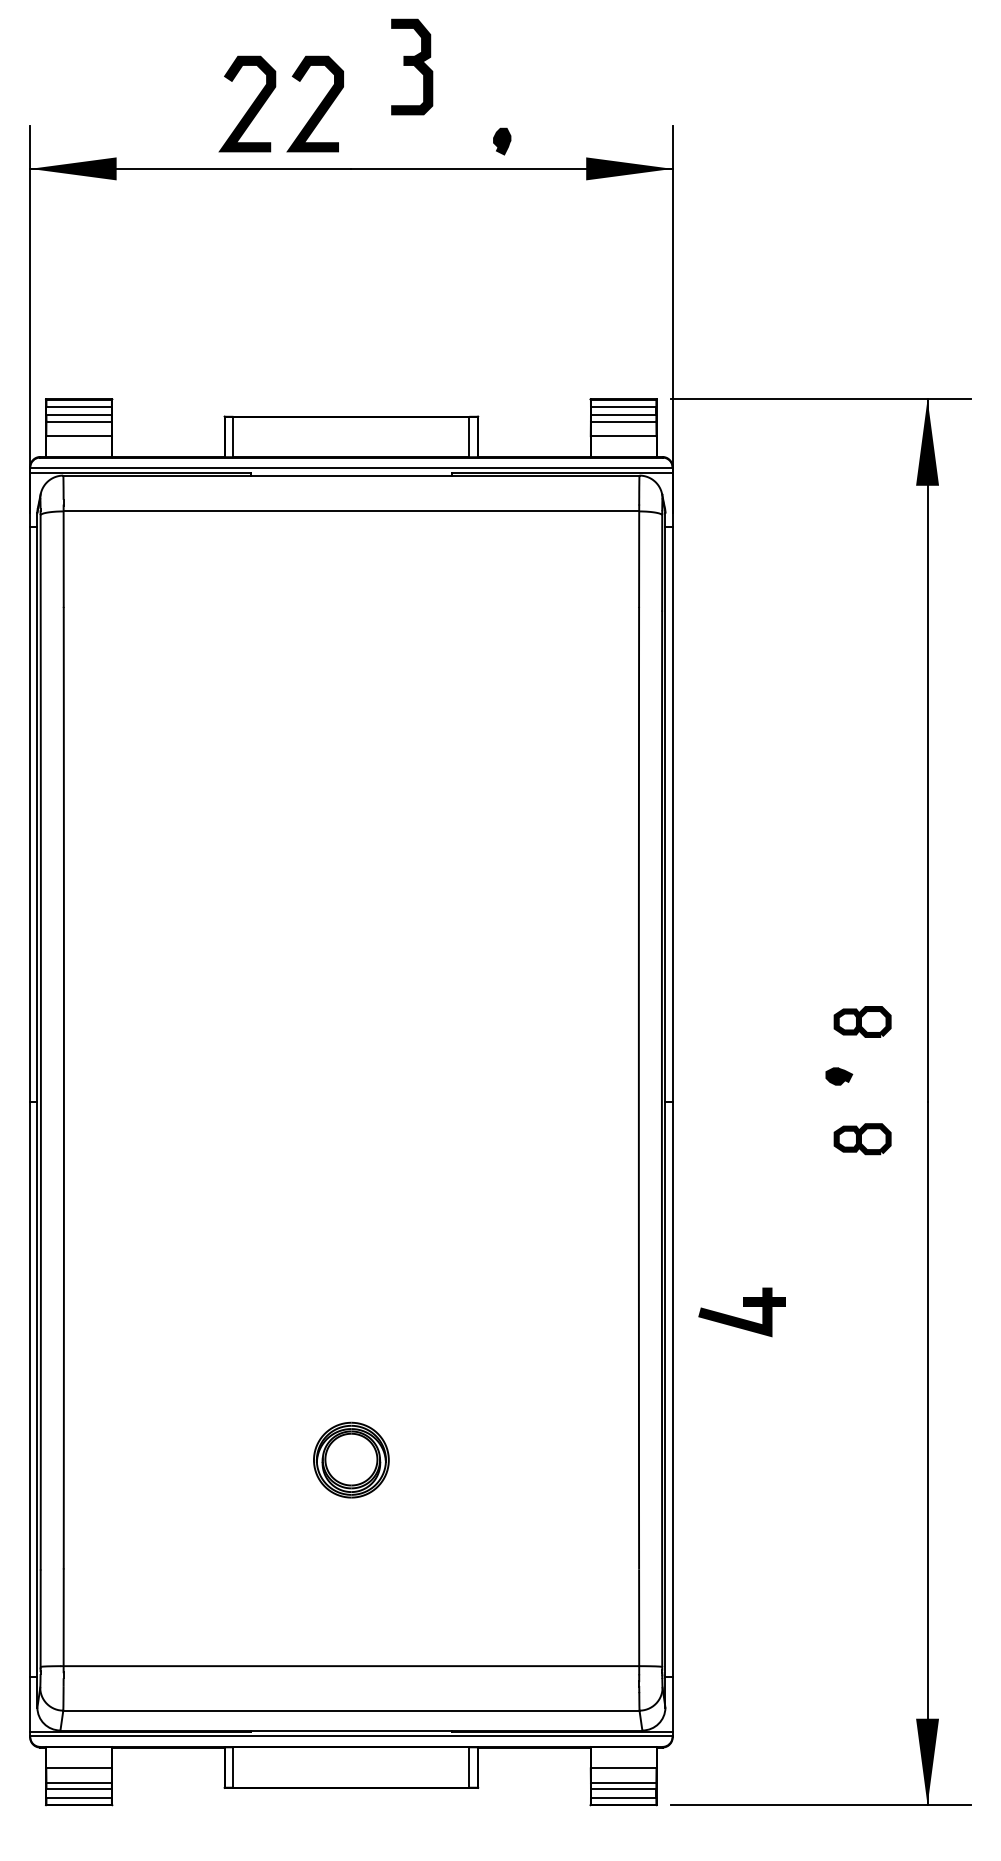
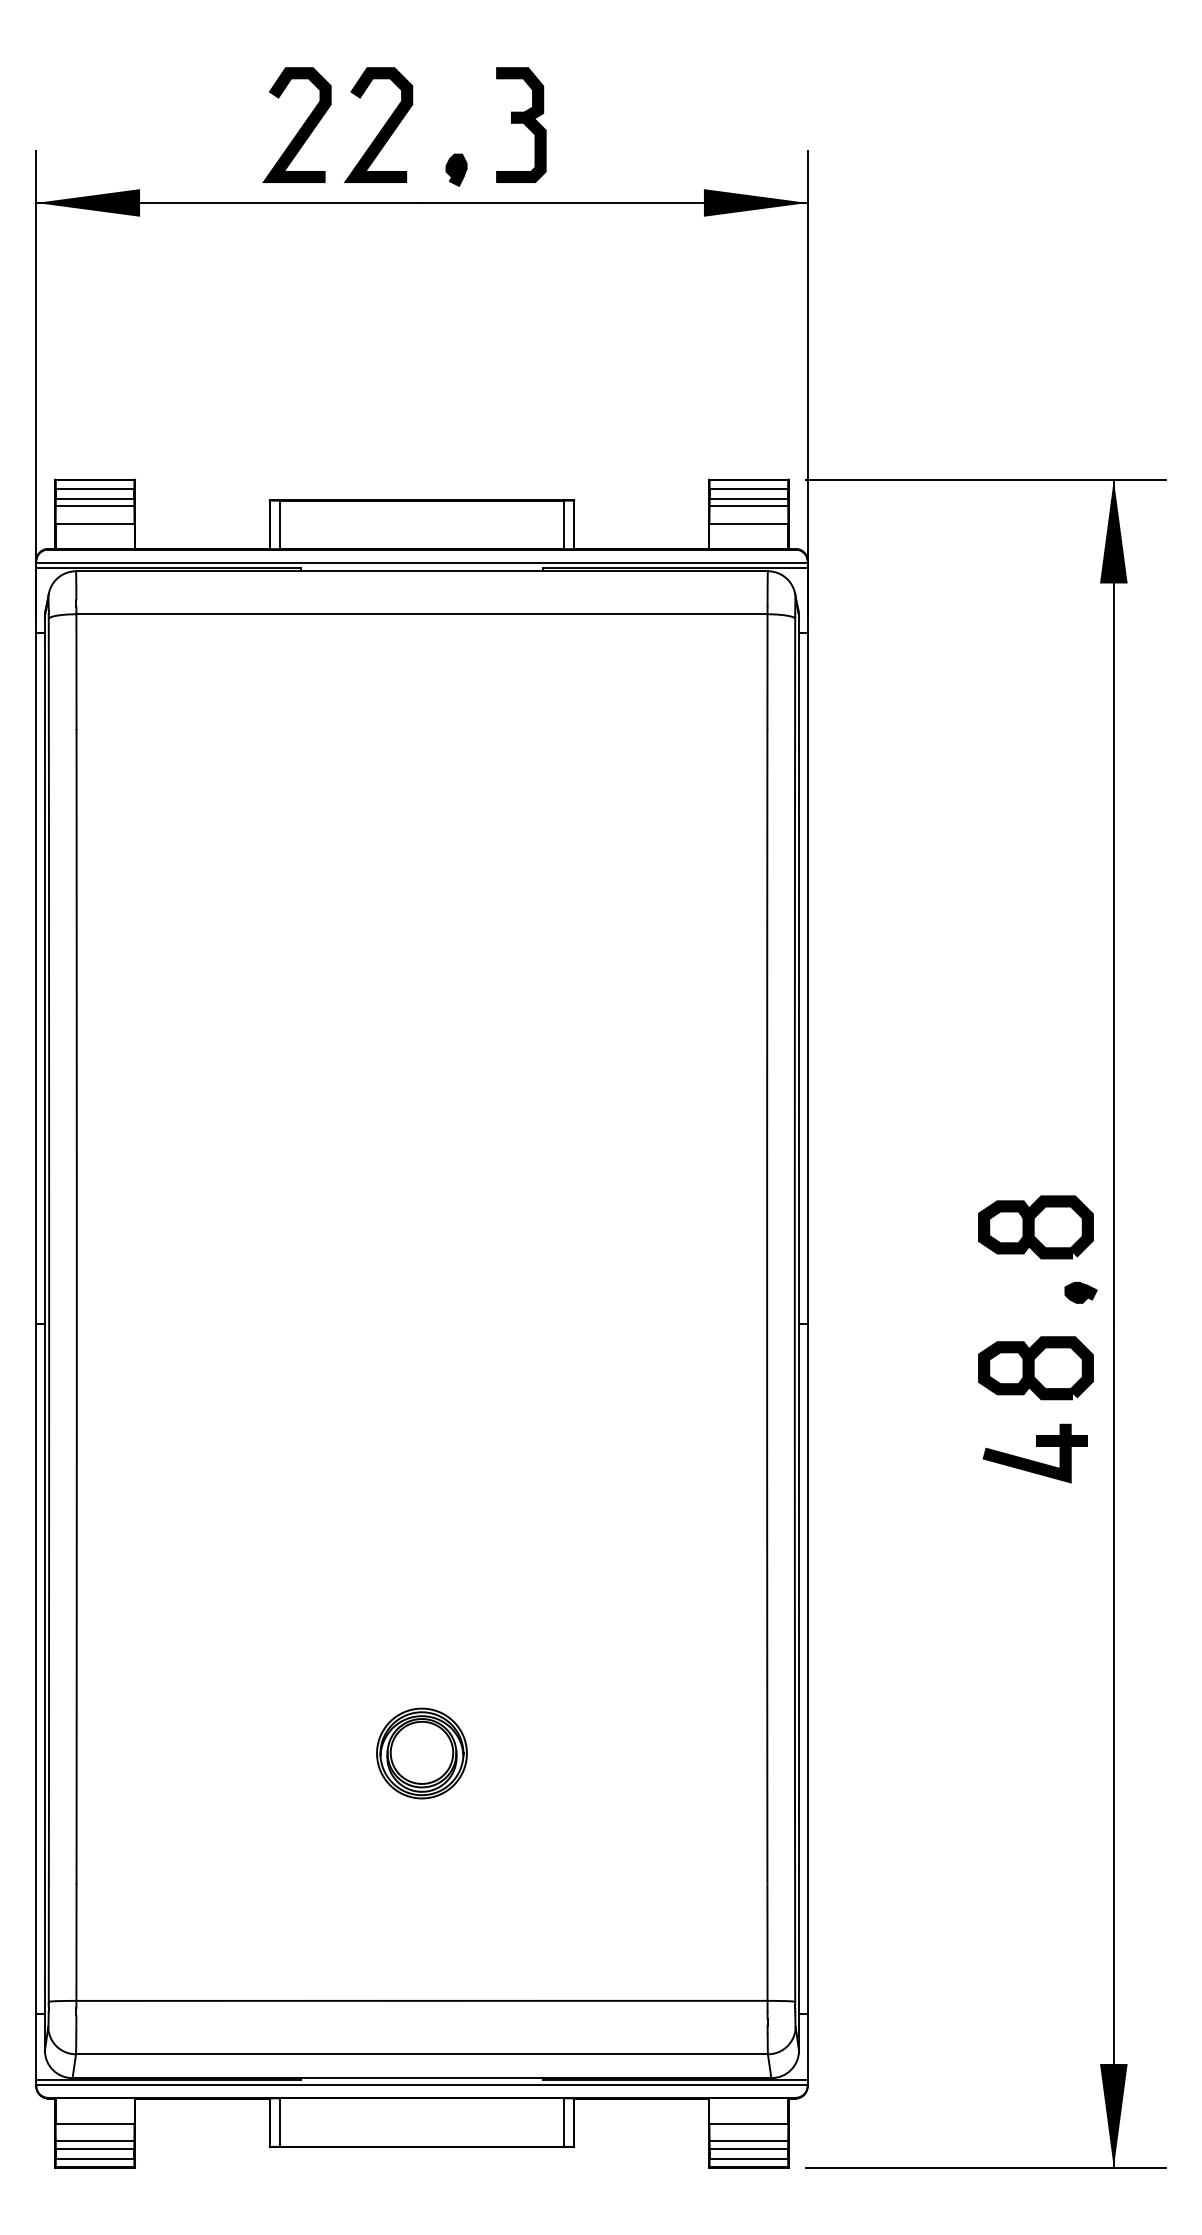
part: (412, 66) -> (521, 124), moved
part: (502, 141) -> (456, 170), moved
part: (862, 1021) -> (1035, 1226), size x1.67
part: (839, 1076) -> (1081, 1292), moved
part: (862, 1138) -> (1035, 1367), size x1.67
part: (741, 1312) -> (1034, 1453), moved

